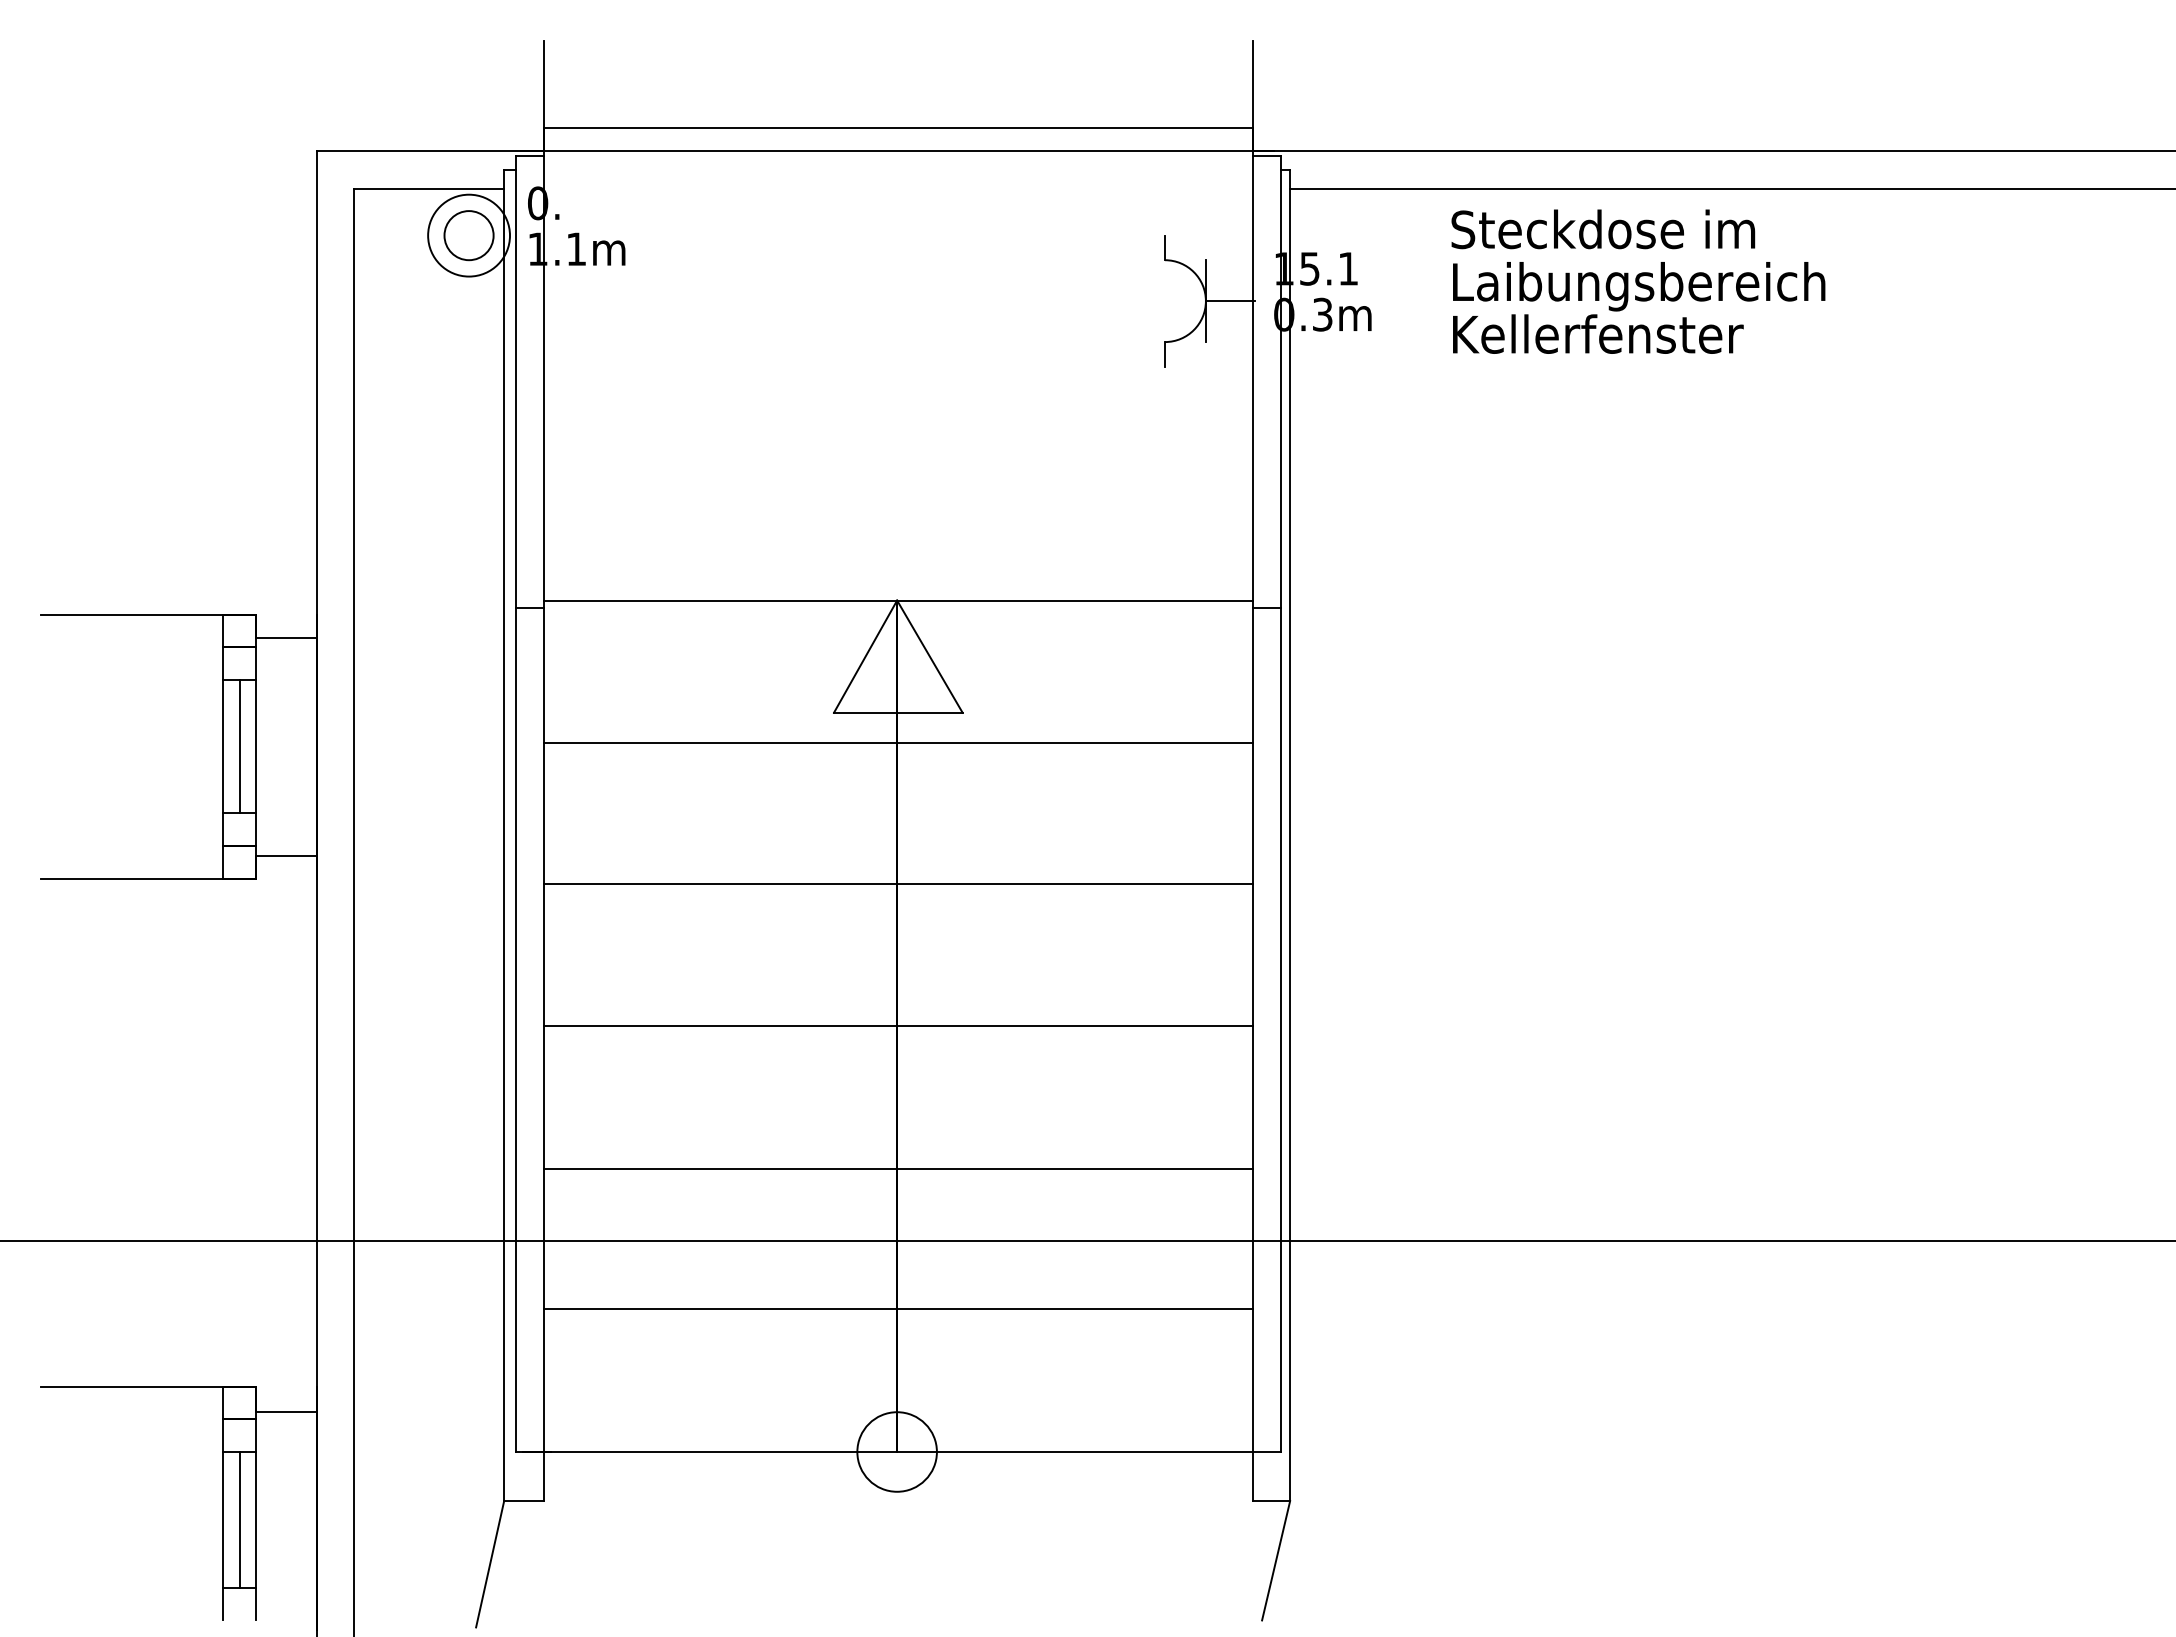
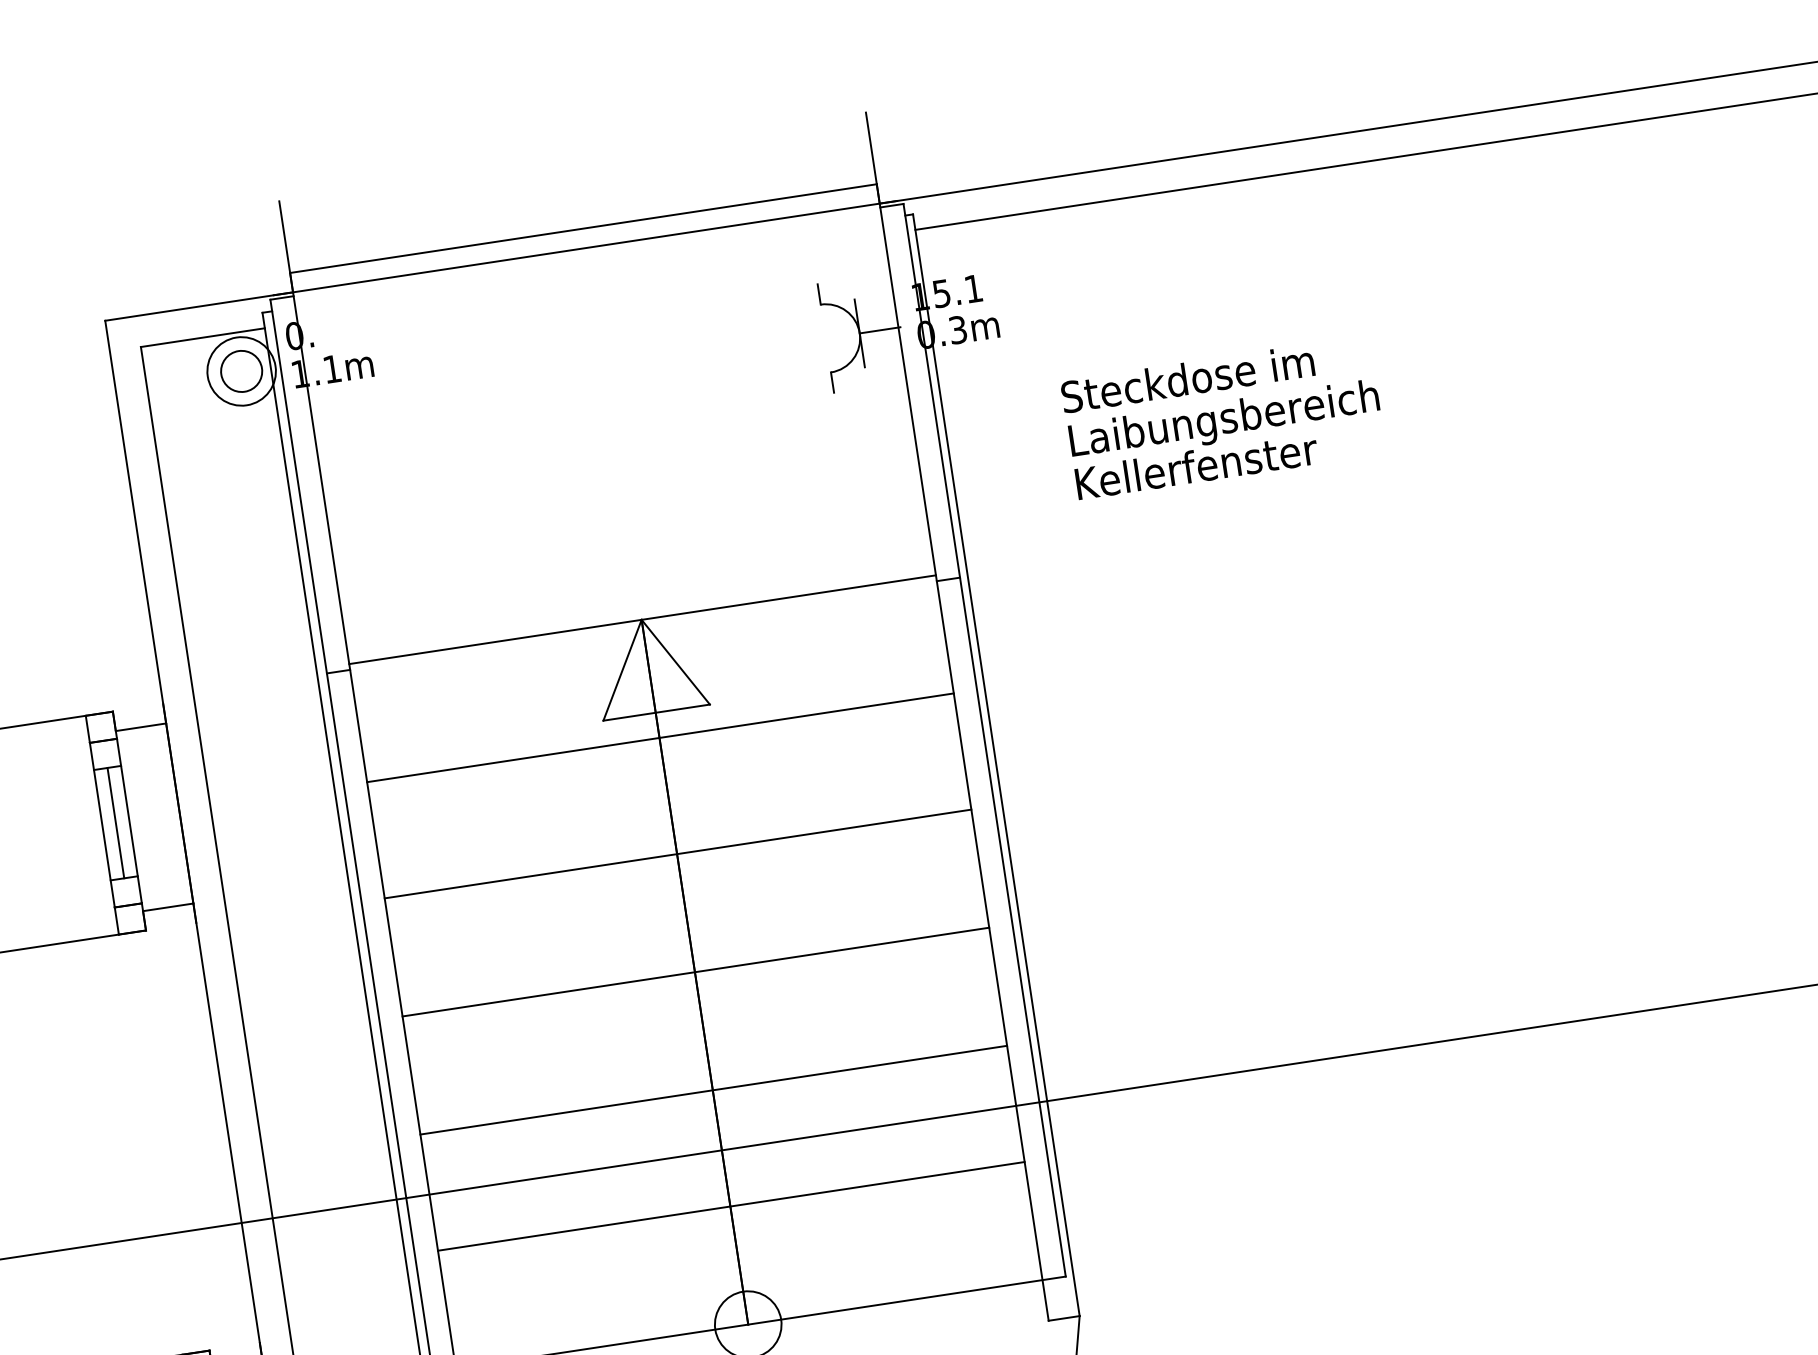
text: (1638, 281) -> (1223, 417), moved

